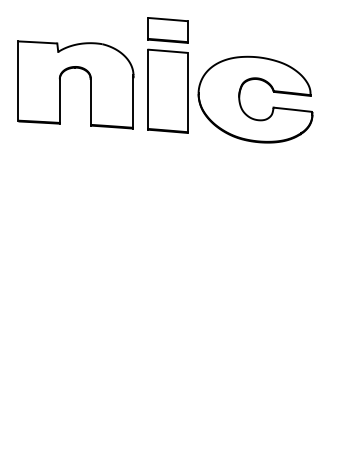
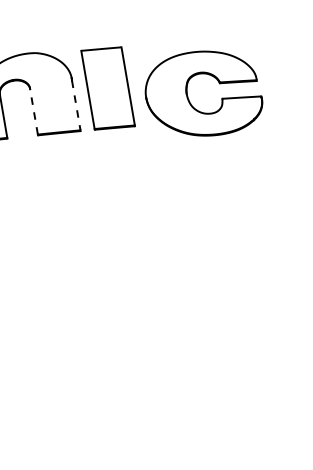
part: (167, 30) -> (97, 28), removed
line: (90, 101) -> (33, 111), solid -> dashed
line: (133, 103) -> (76, 106), solid -> dashed
part: (241, 104) -> (190, 101), moved

